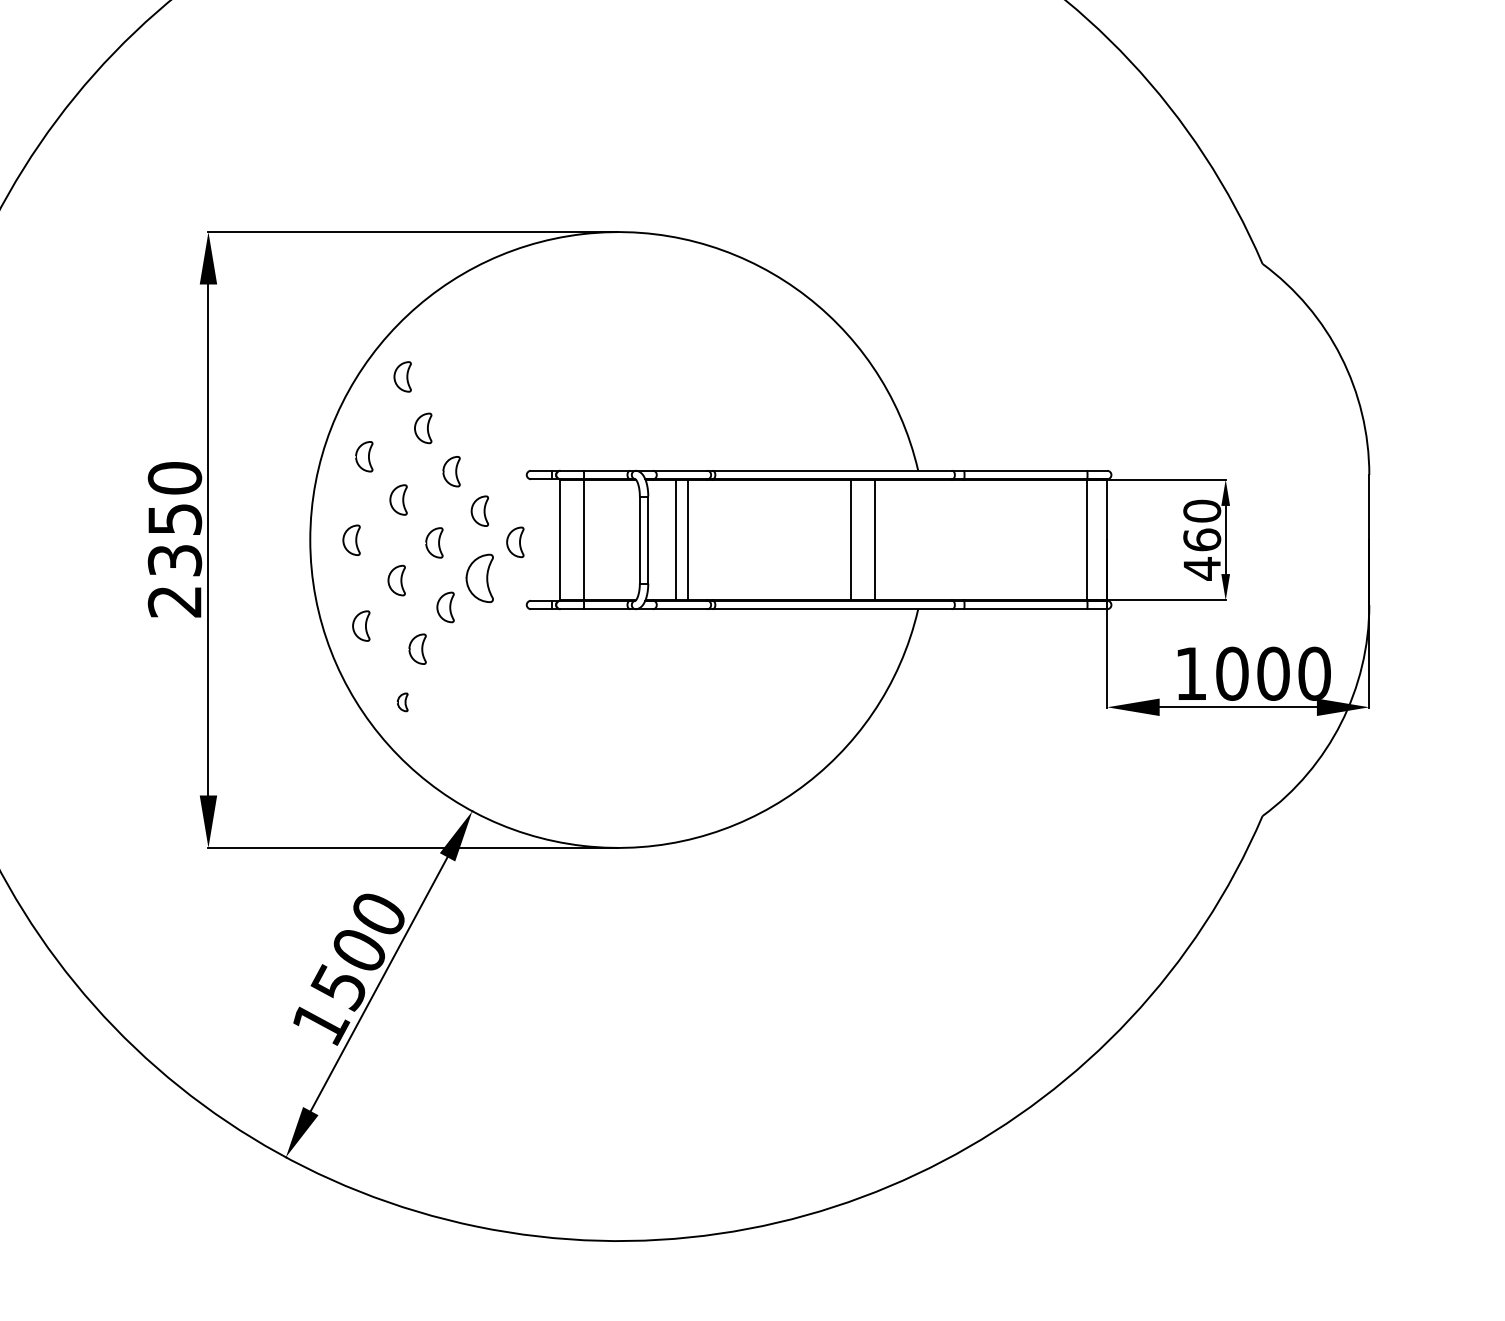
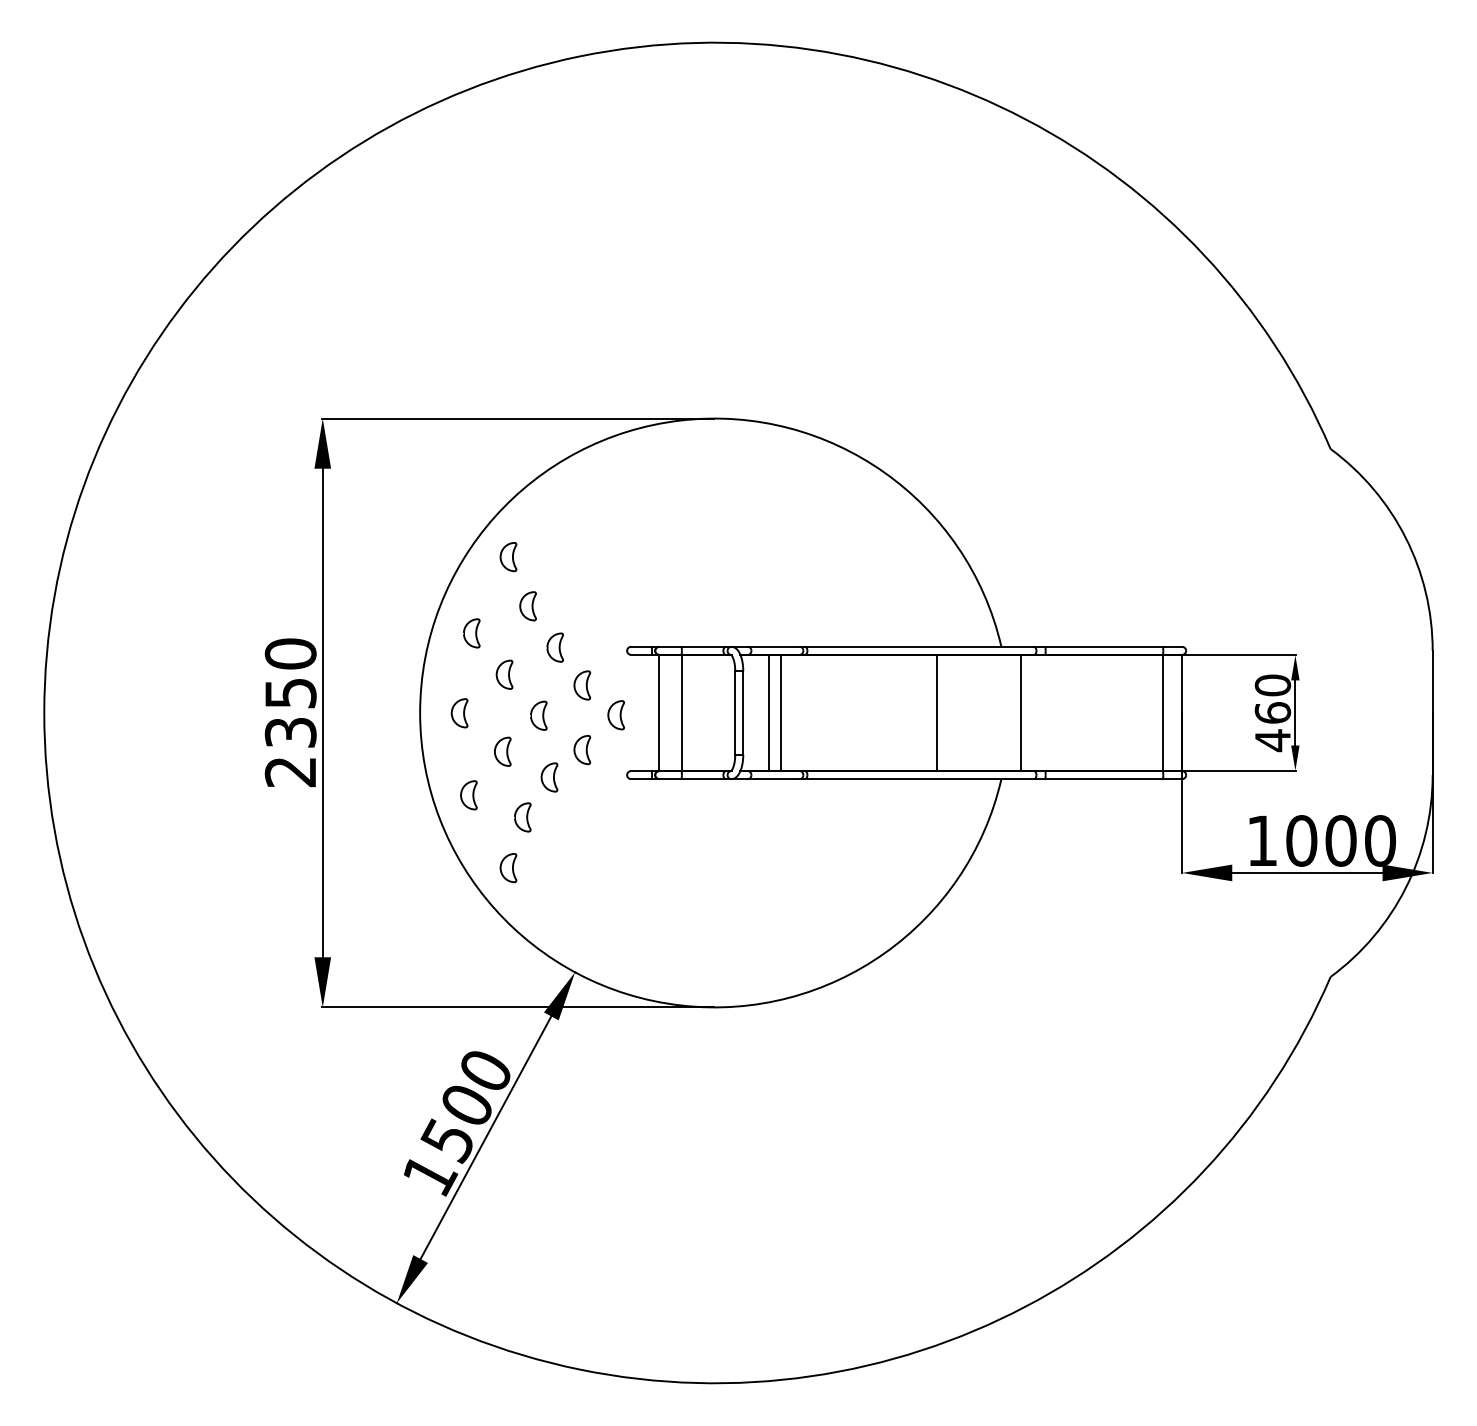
line: (874, 539) -> (1020, 712), moved
part: (480, 579) -> (582, 750), size x0.62
part: (402, 702) -> (508, 868), size x1.67

